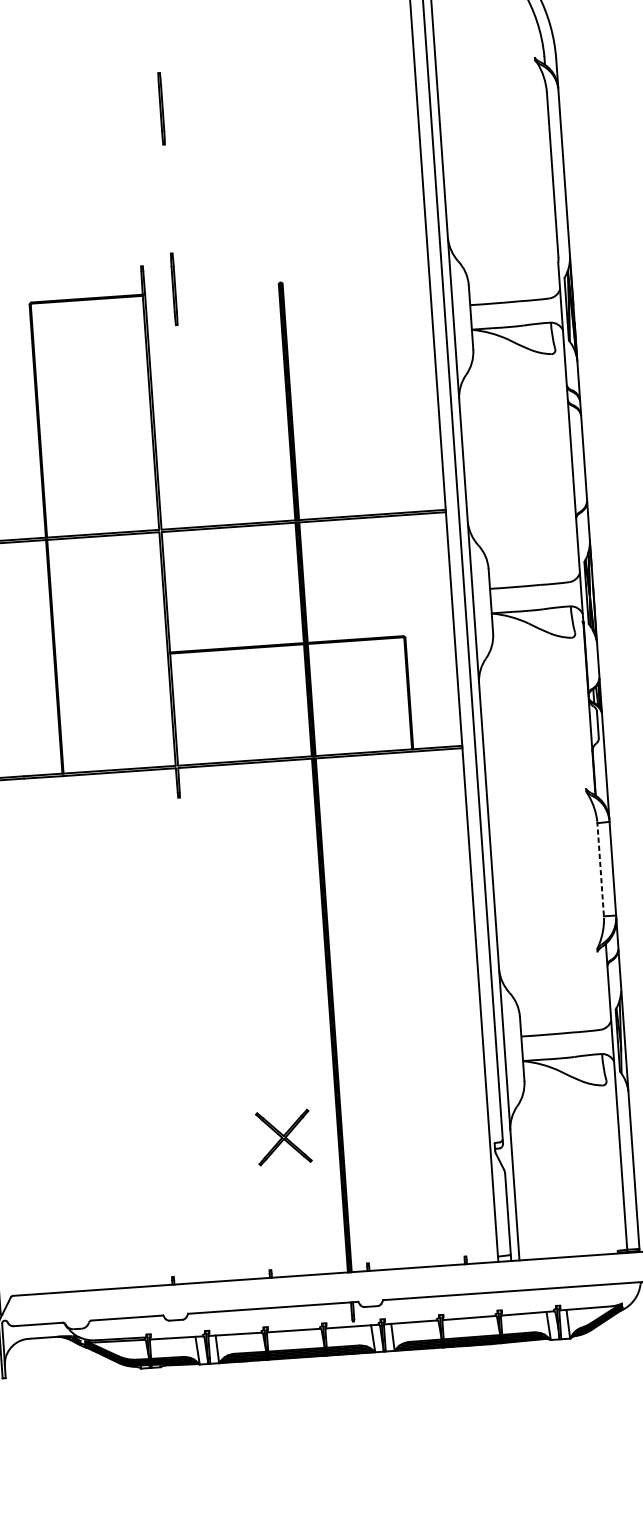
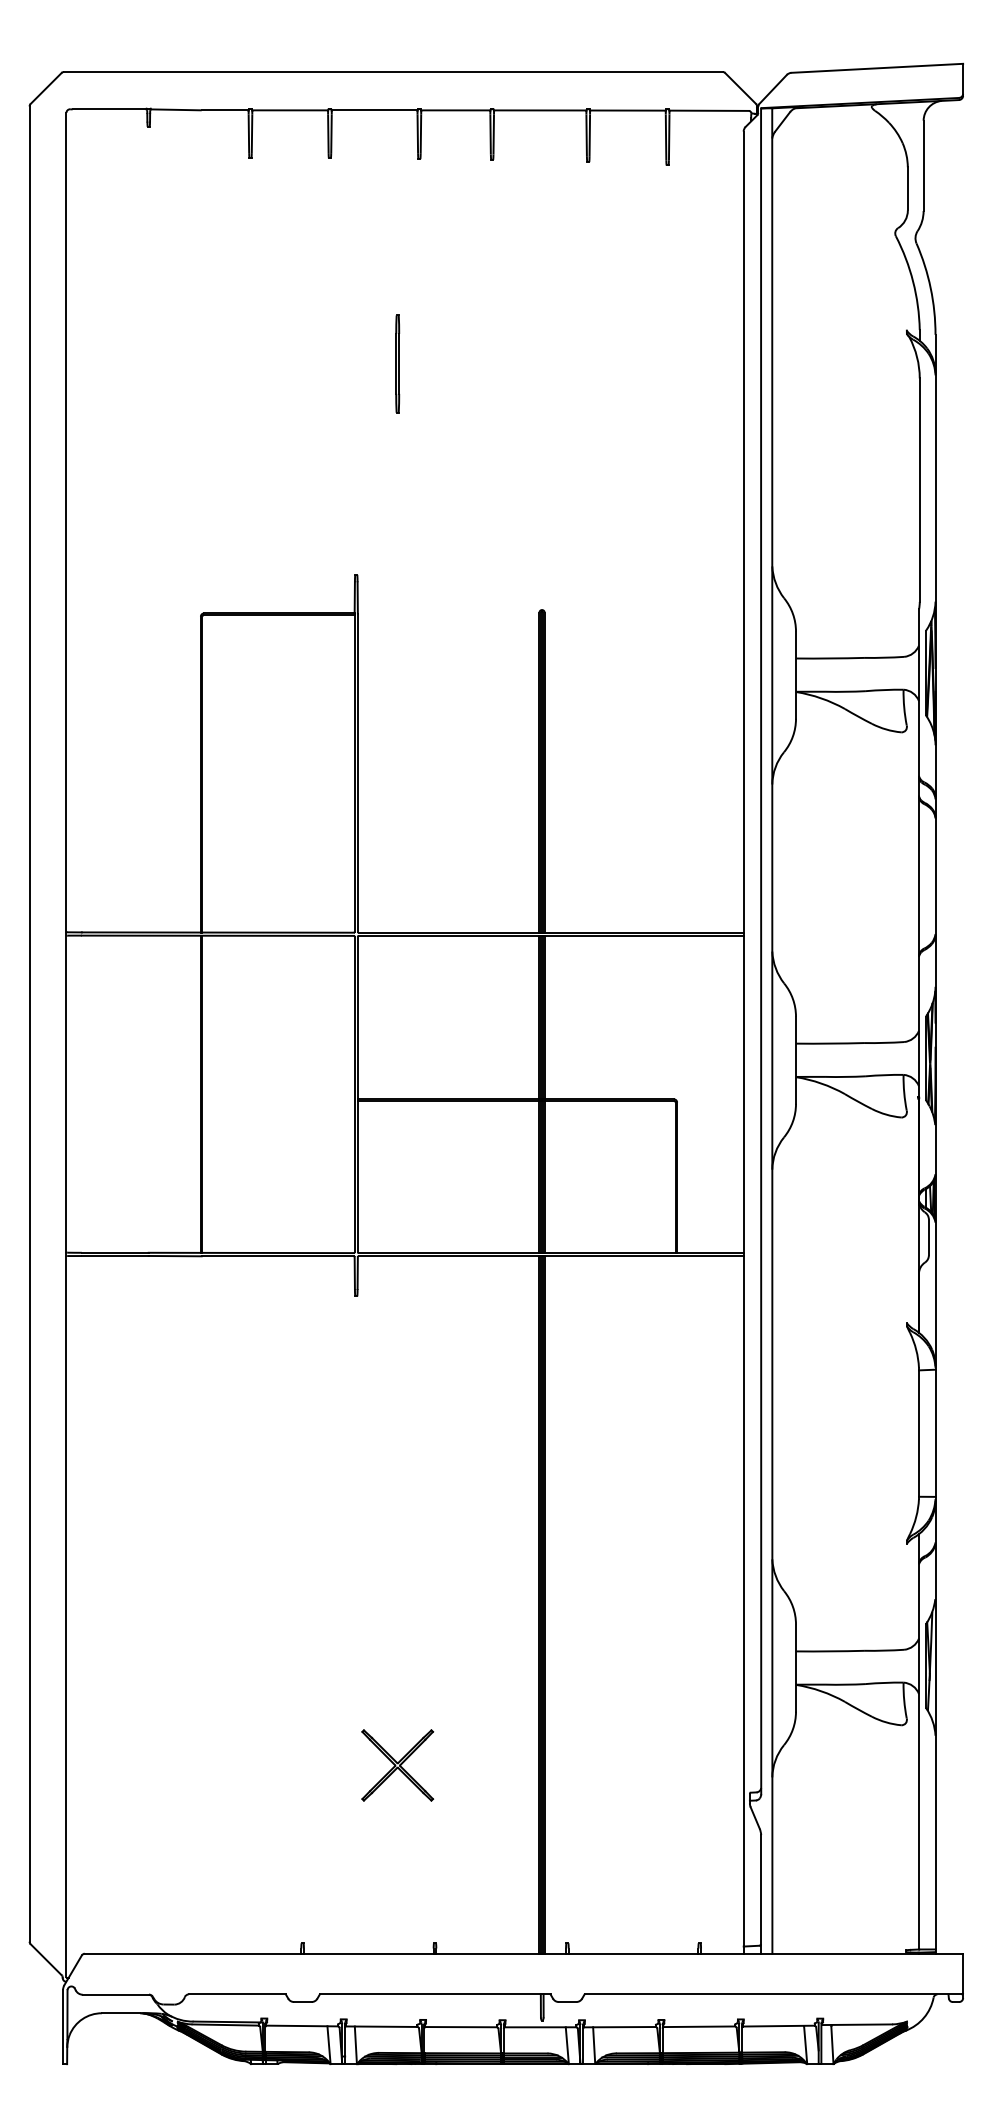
part: (174, 288) -> (397, 608), removed
line: (600, 869) -> (918, 1433), dashed -> solid
part: (283, 1137) -> (397, 1765), moved

